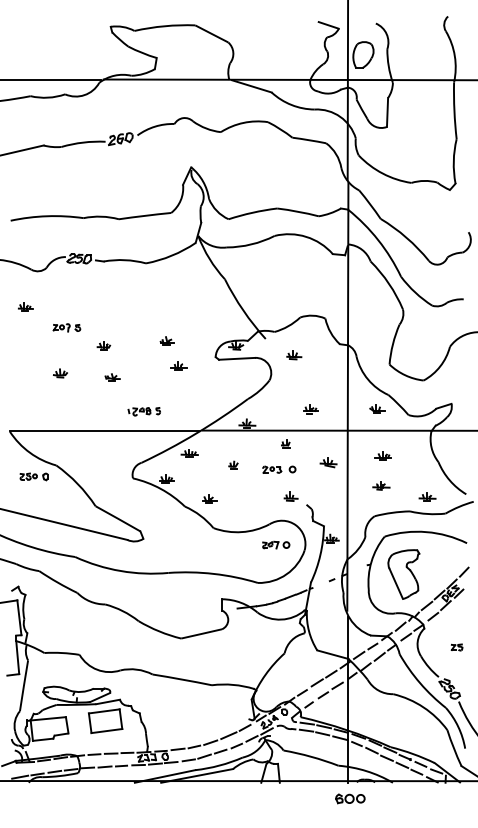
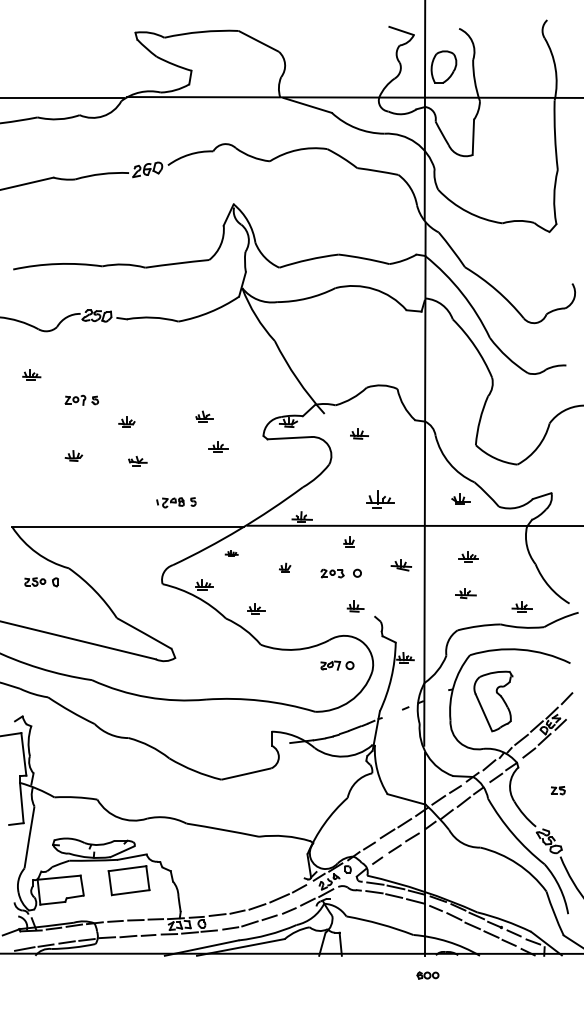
part: (310, 409) -> (379, 500), size x1.6
part: (189, 453) -> (231, 553), size x0.6
part: (350, 798) -> (428, 975), size x0.6

